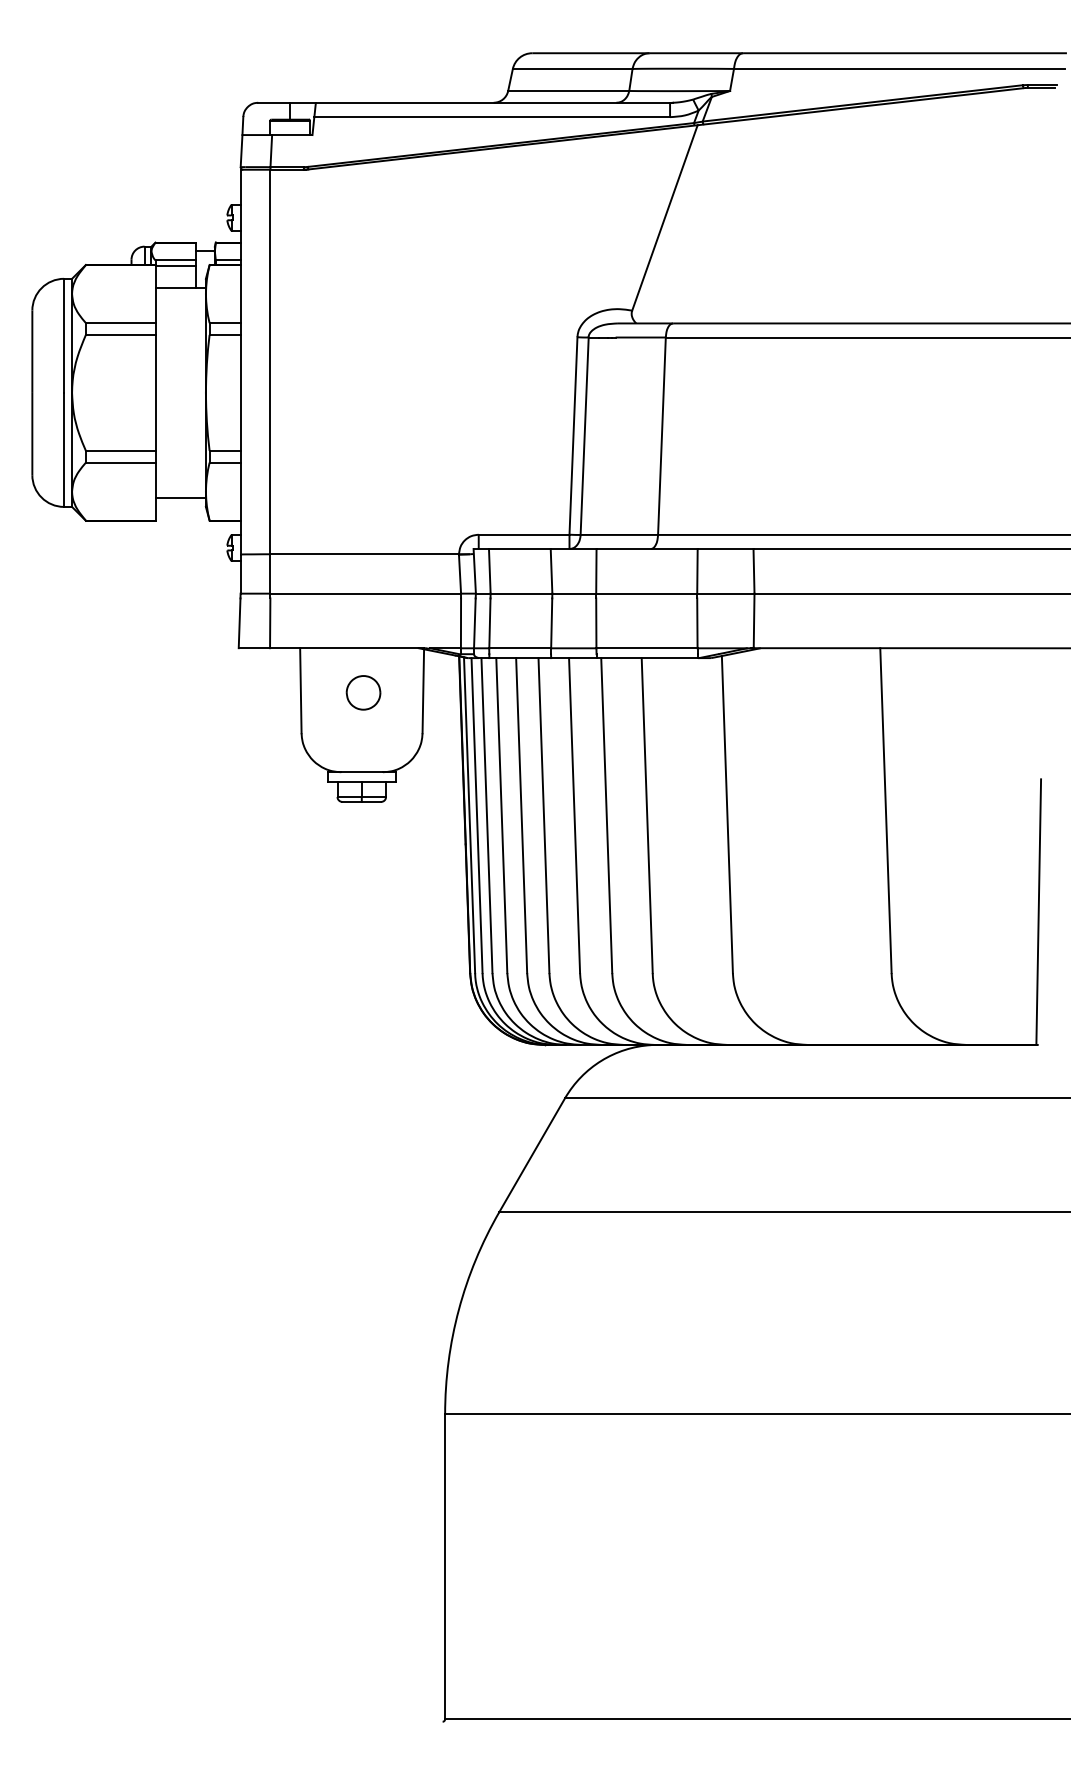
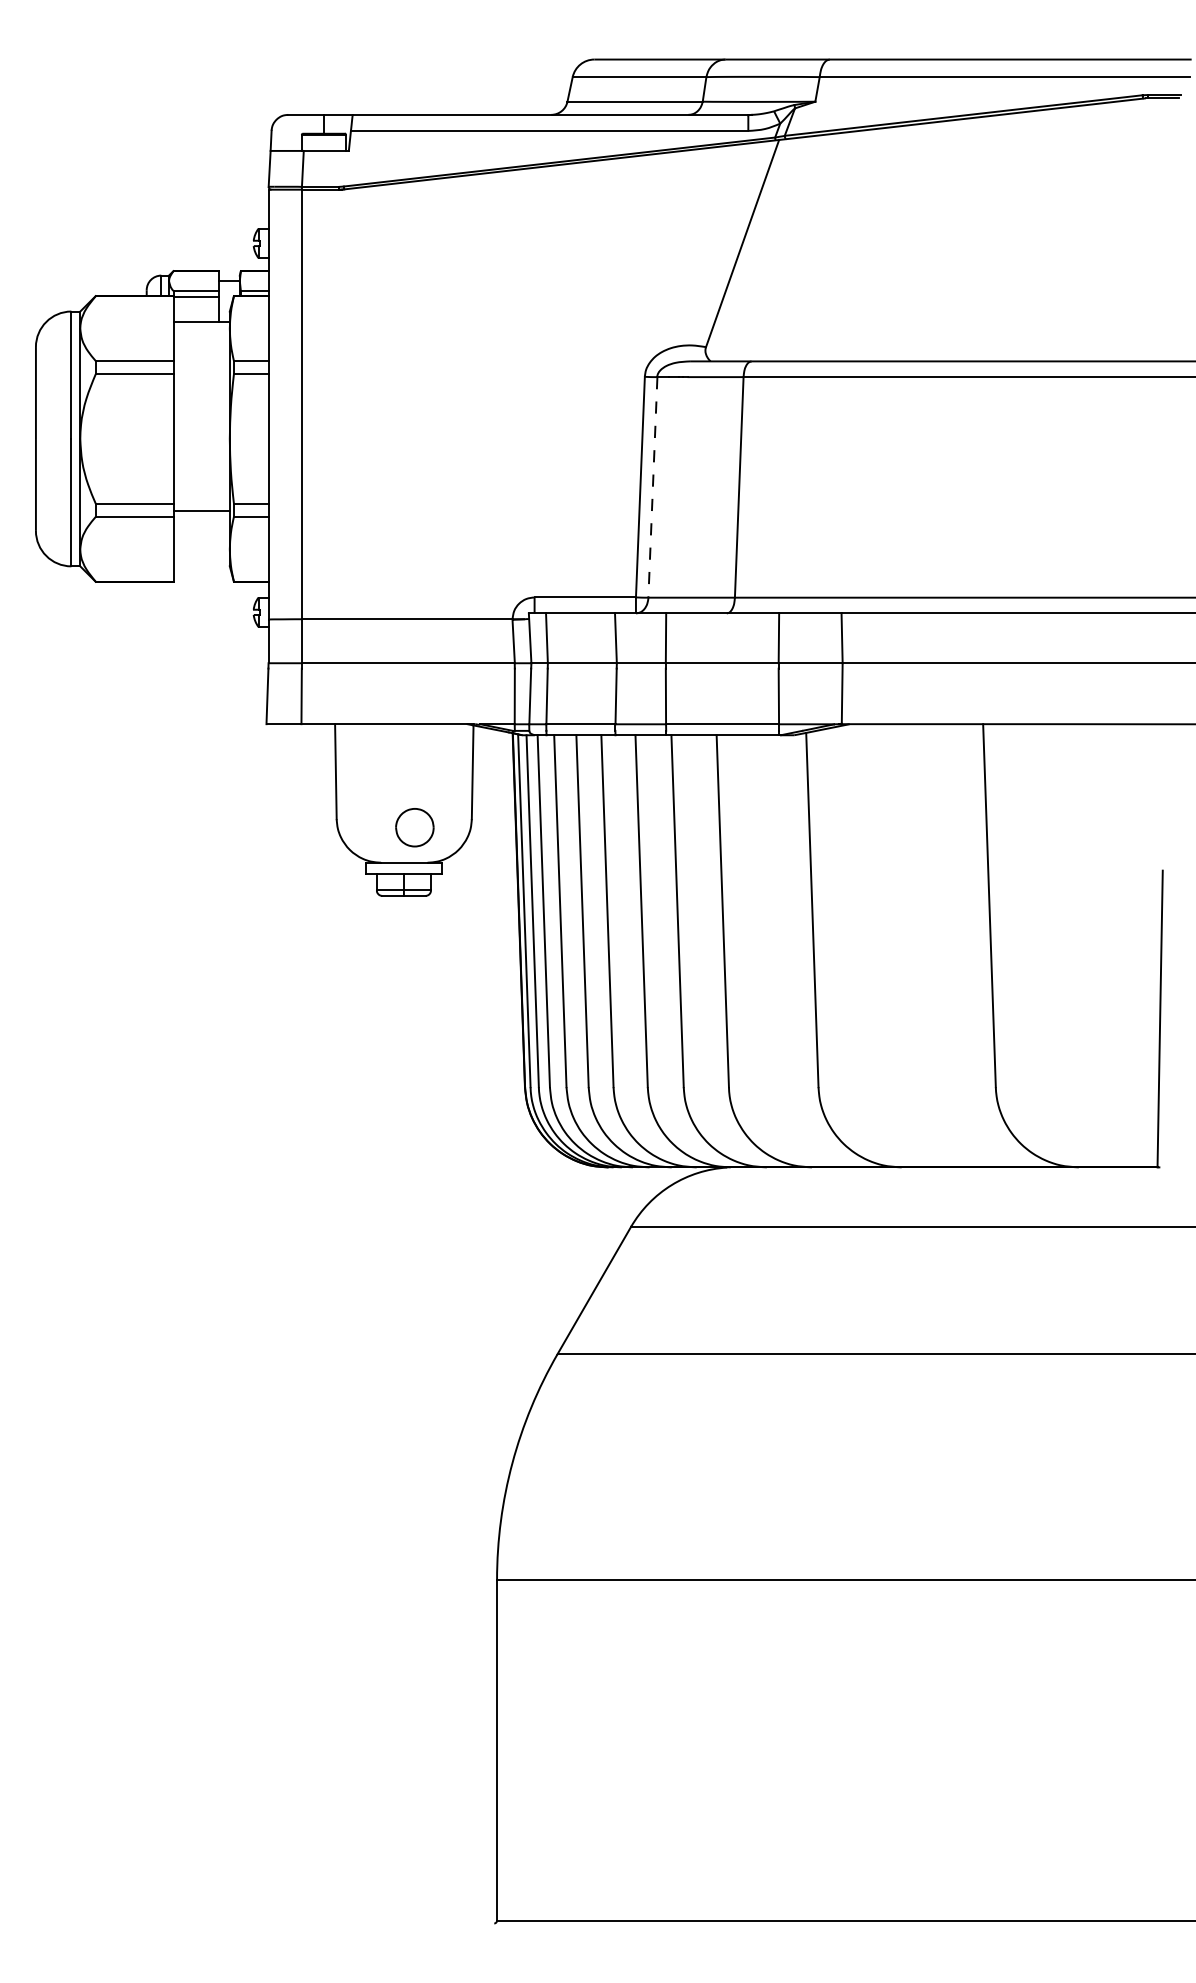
line: (584, 436) -> (652, 487), solid -> dashed
line: (180, 497) -> (201, 511), moved
part: (363, 692) -> (414, 827), moved

